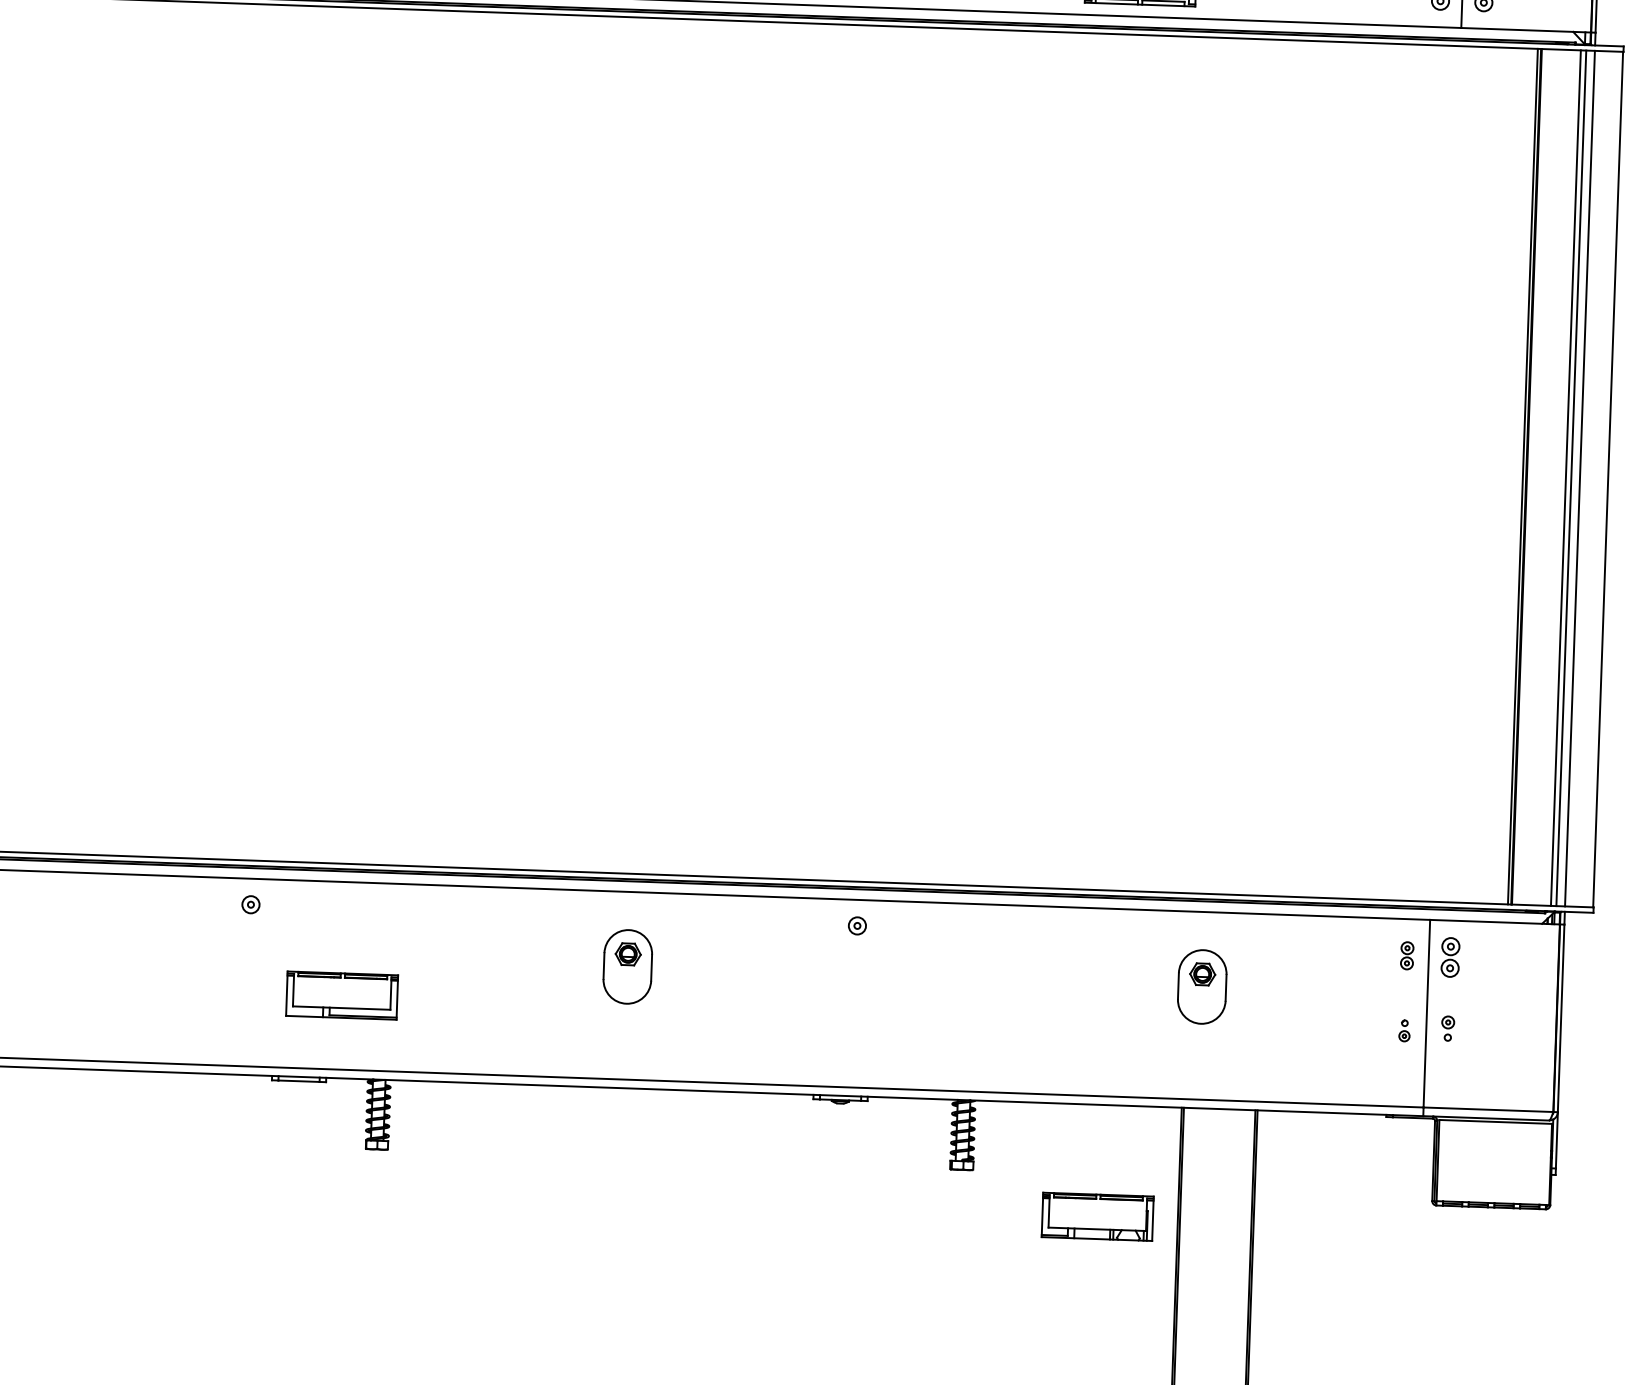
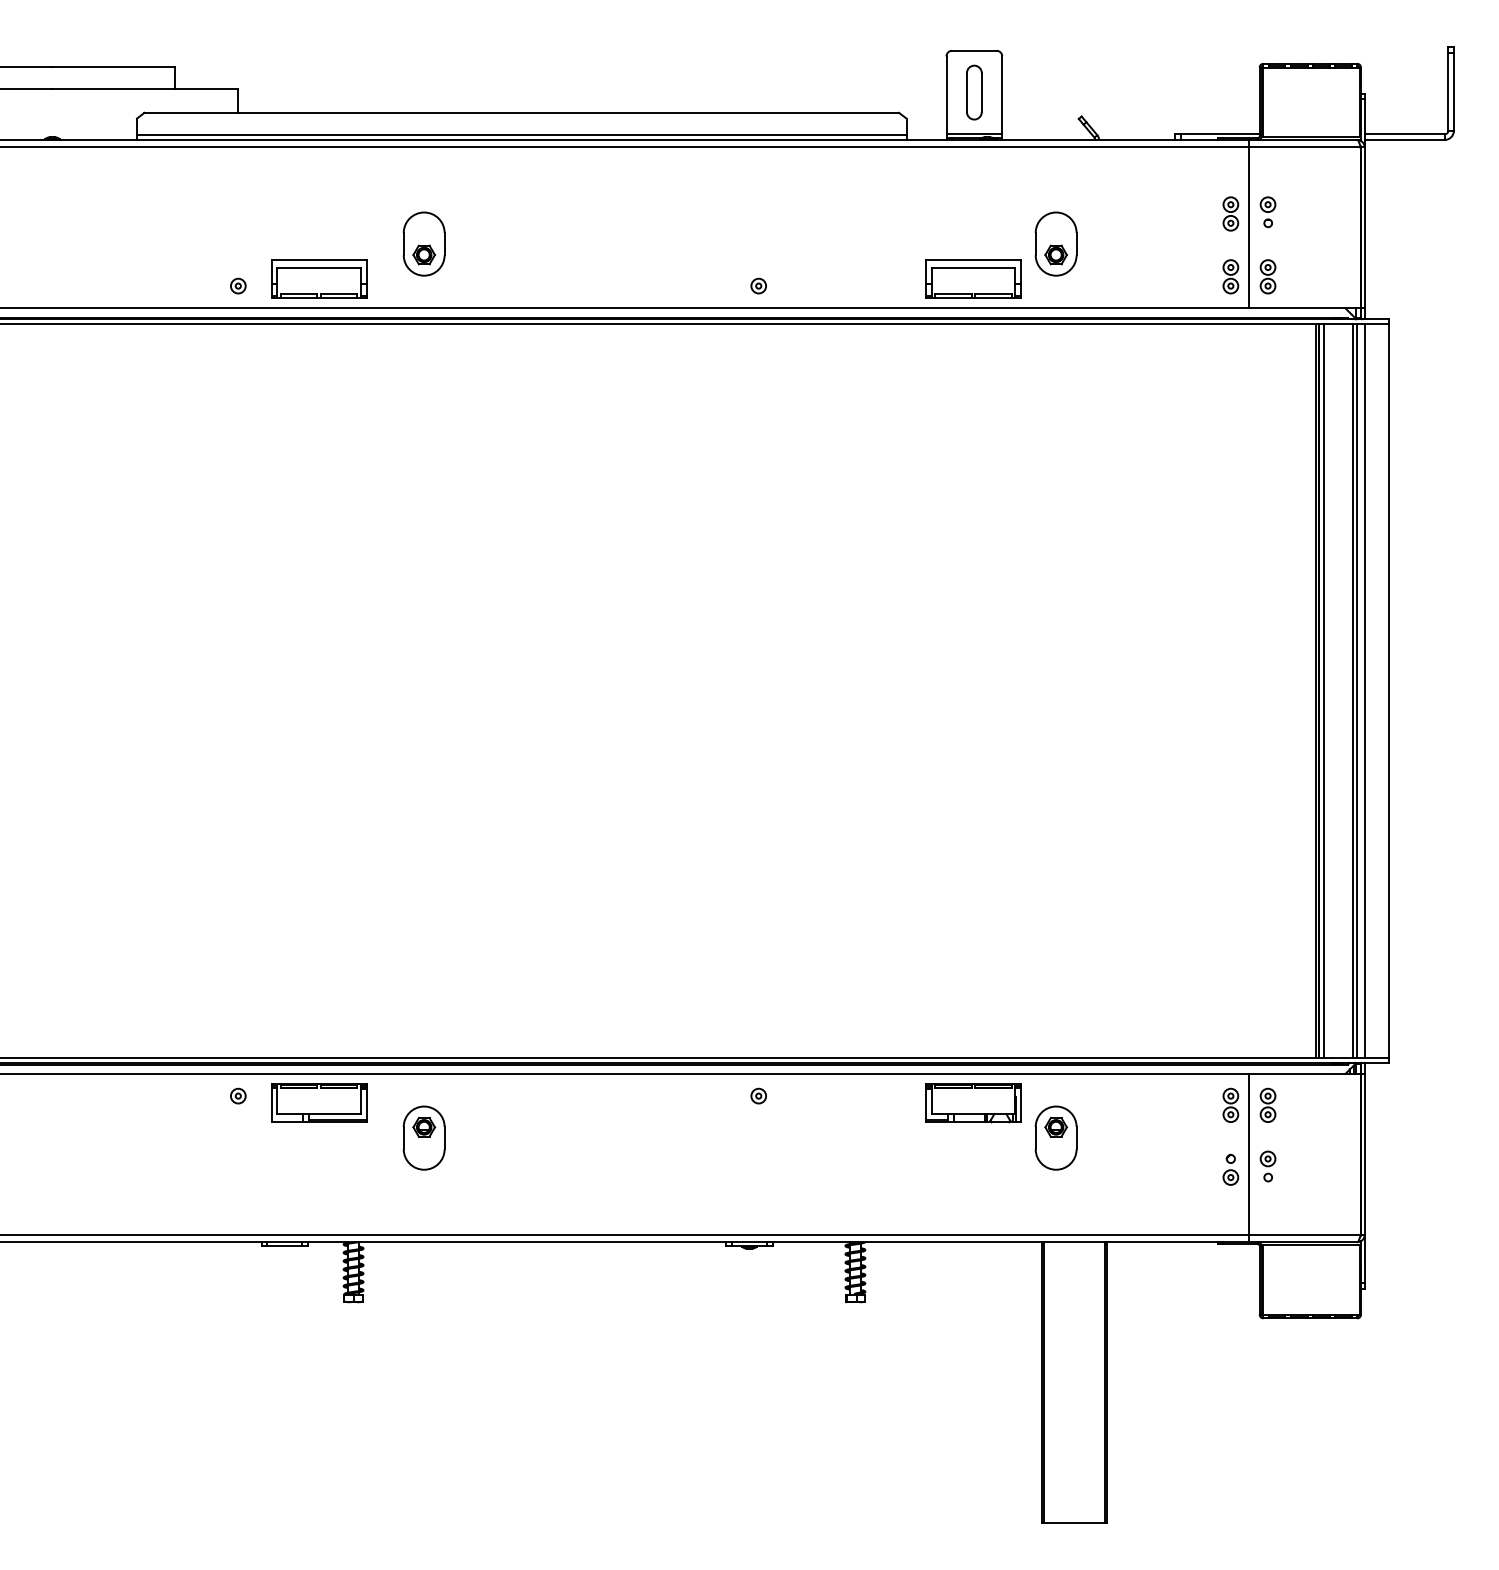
line: (1531, 477) -> (1323, 691), added
part: (1406, 954) -> (1230, 1104), size x1.43
part: (627, 966) -> (423, 1137), moved
part: (342, 994) -> (319, 1102), moved
part: (1447, 1028) -> (1267, 1166), size x1.43
part: (1404, 1030) -> (1230, 1169), size x1.67
part: (1097, 1217) -> (973, 1103), moved

